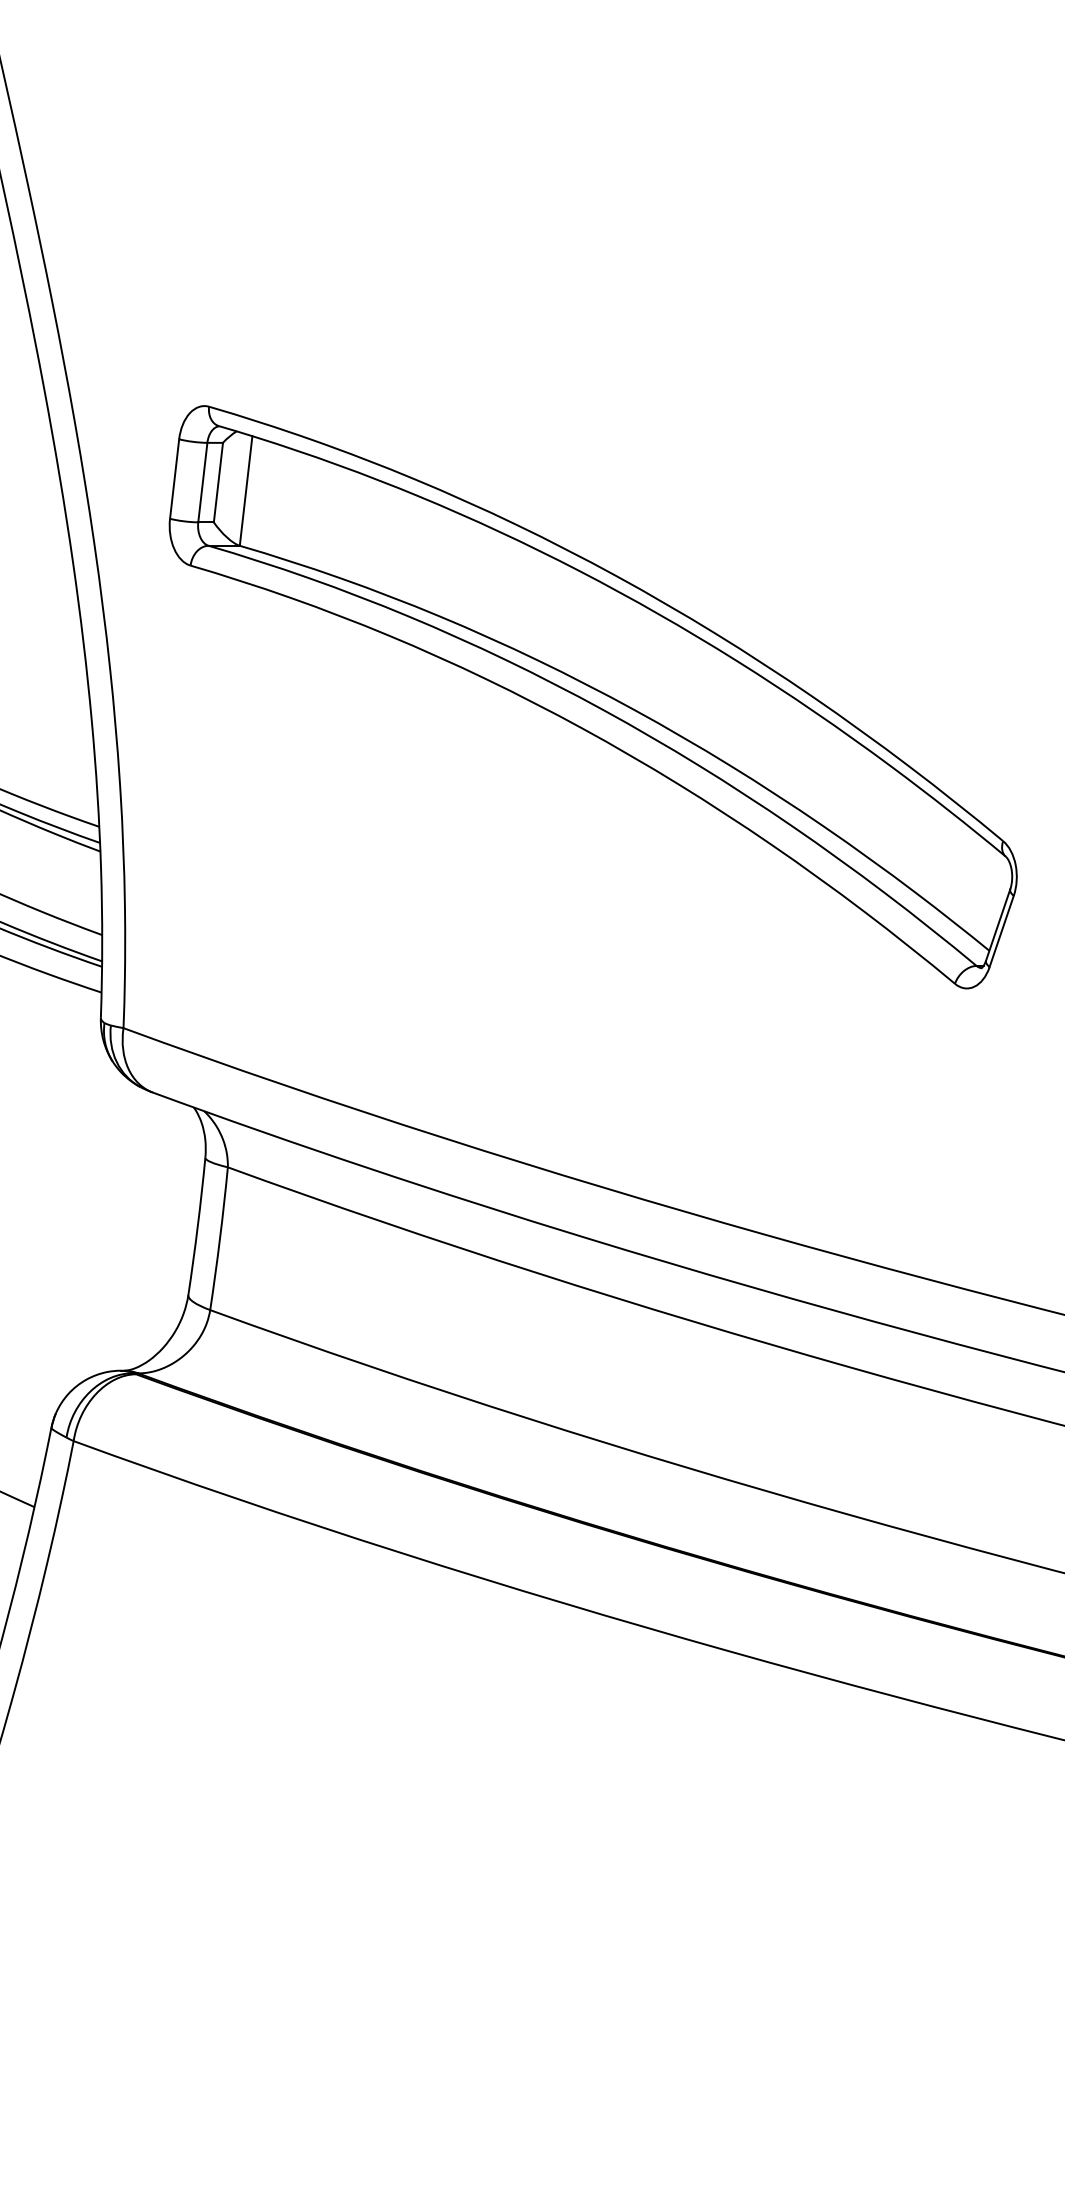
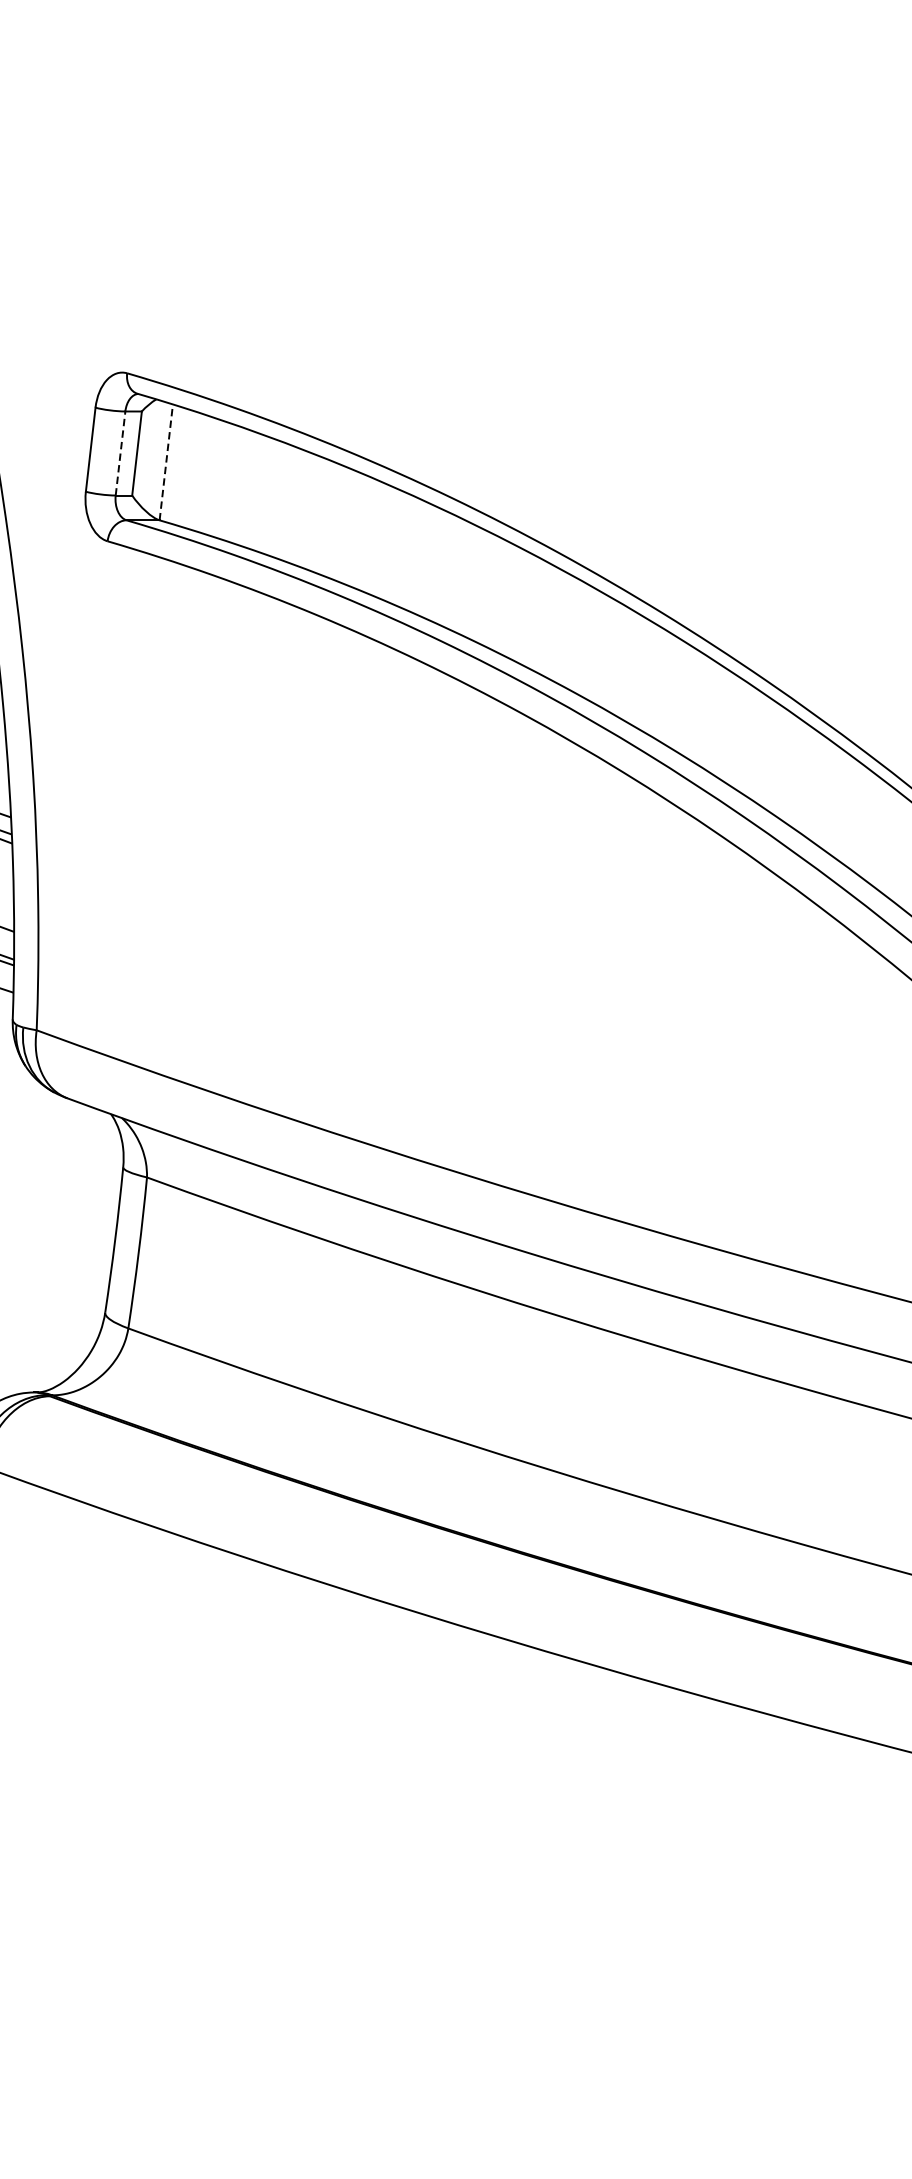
line: (202, 482) -> (120, 453), solid -> dashed
line: (246, 490) -> (166, 461), solid -> dashed

